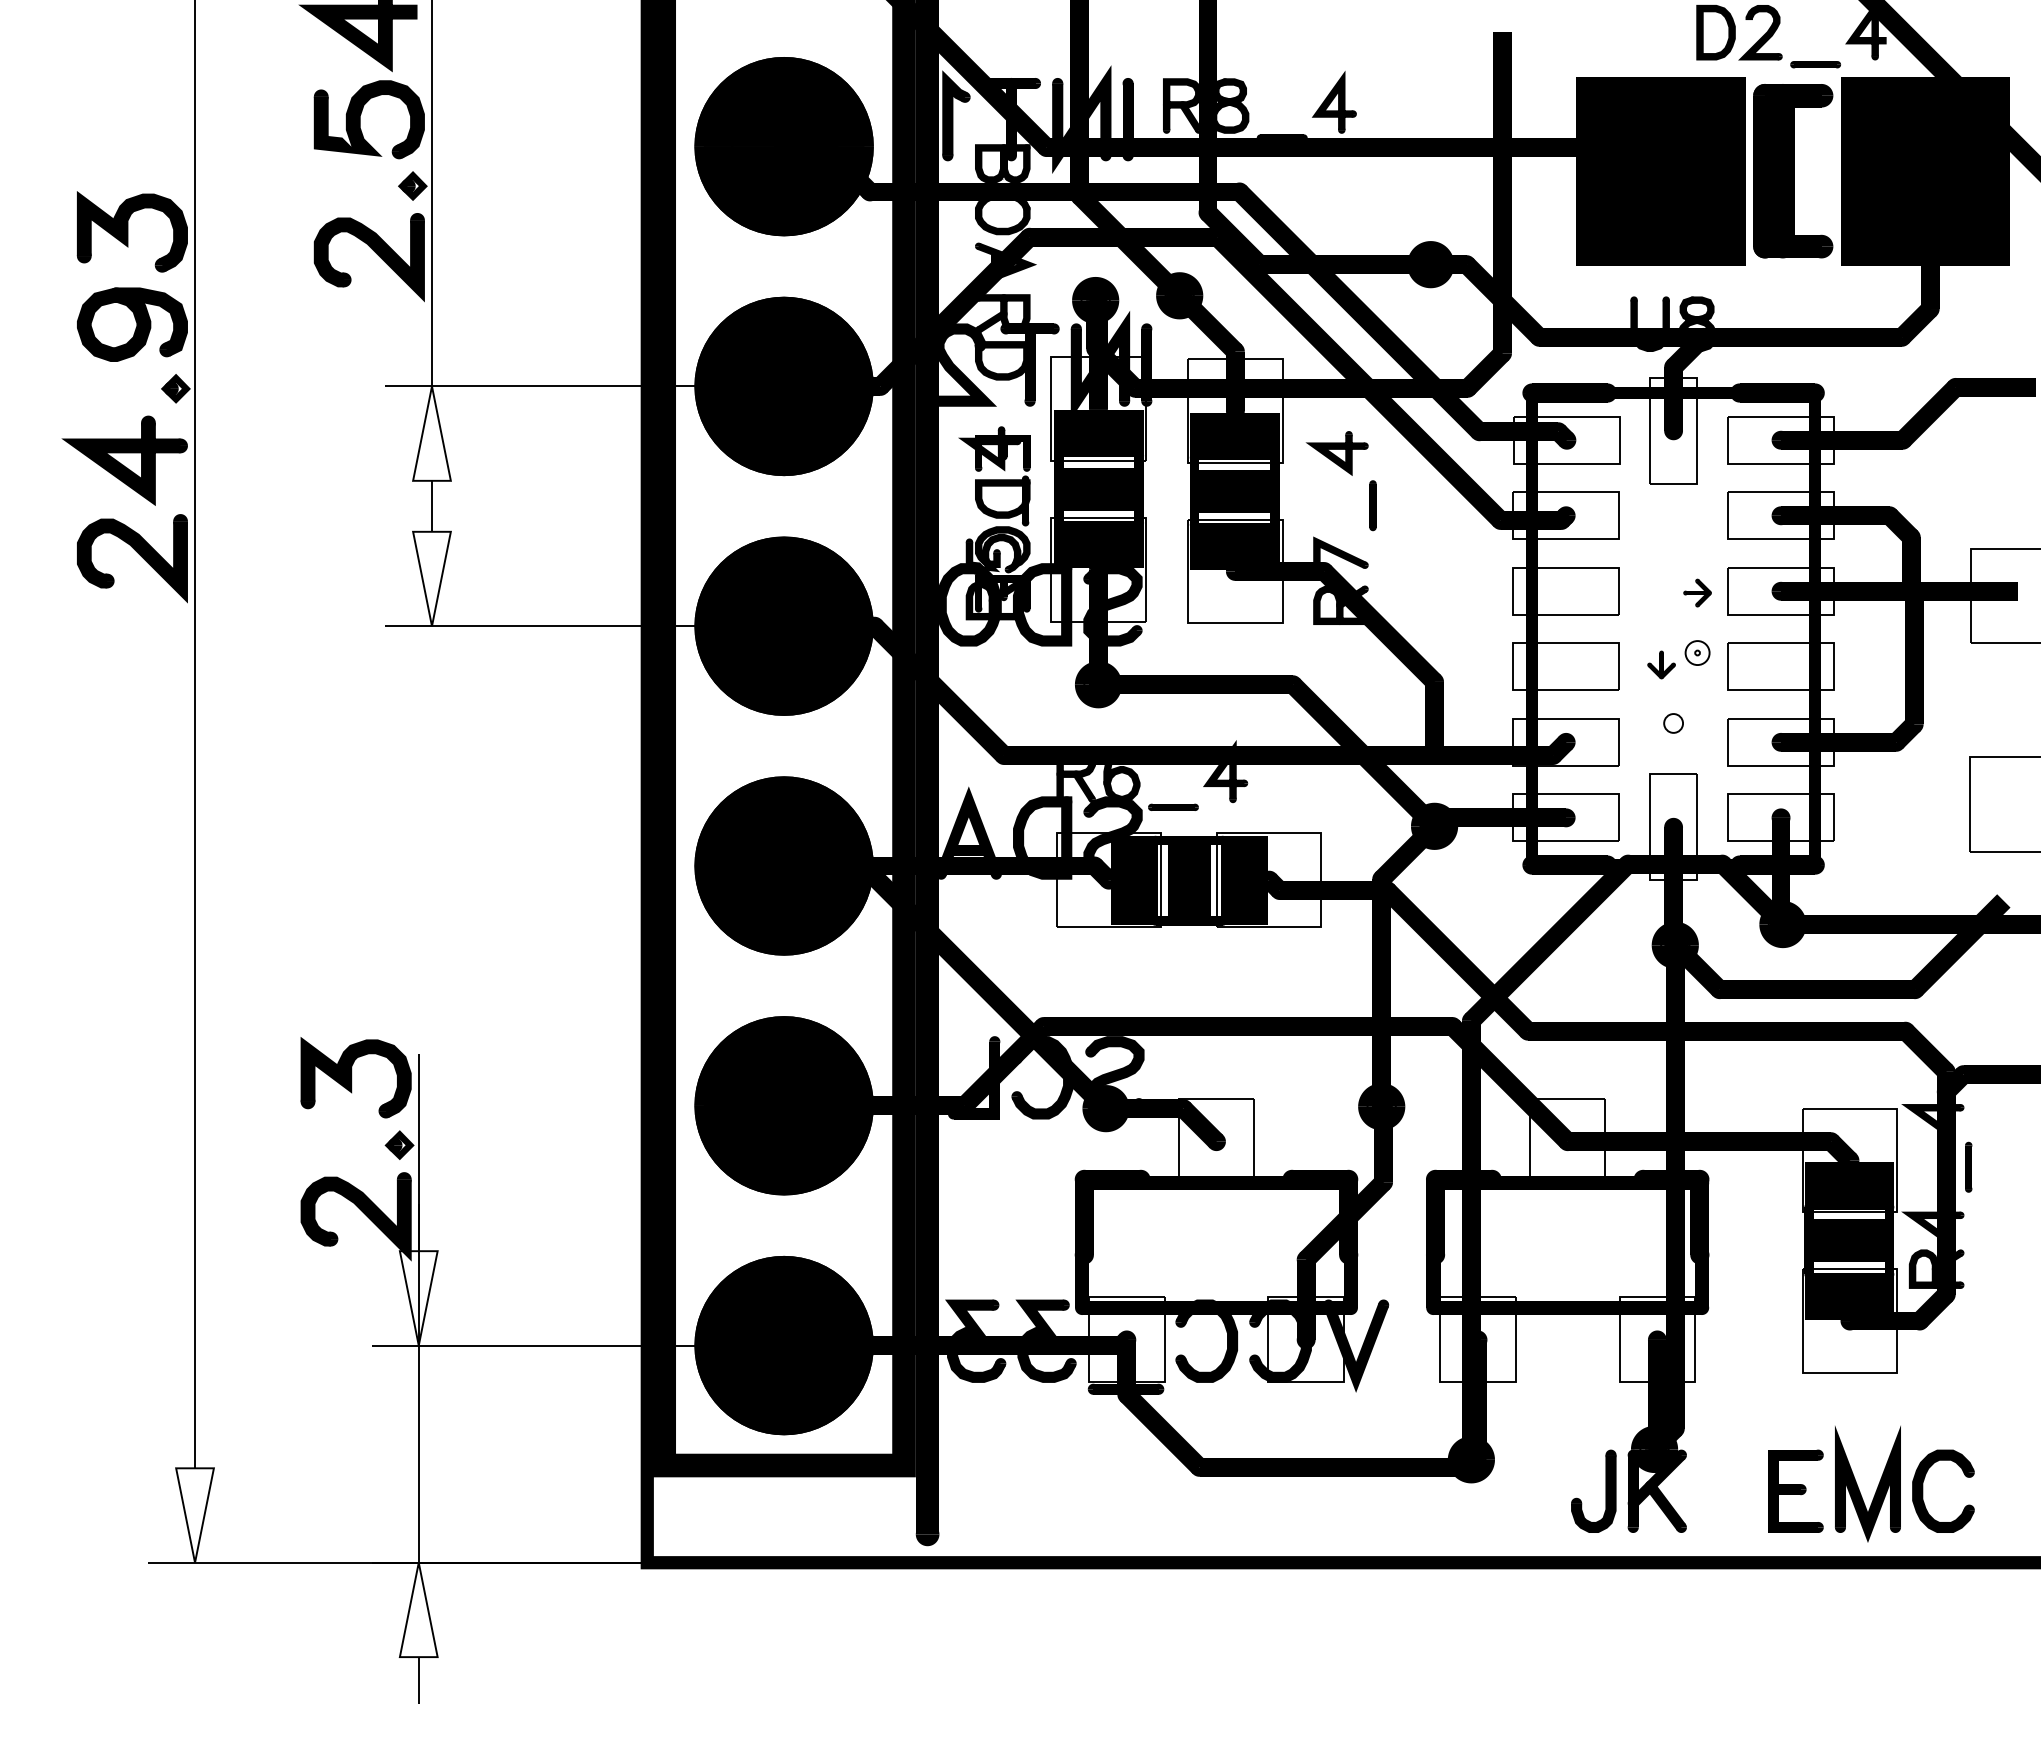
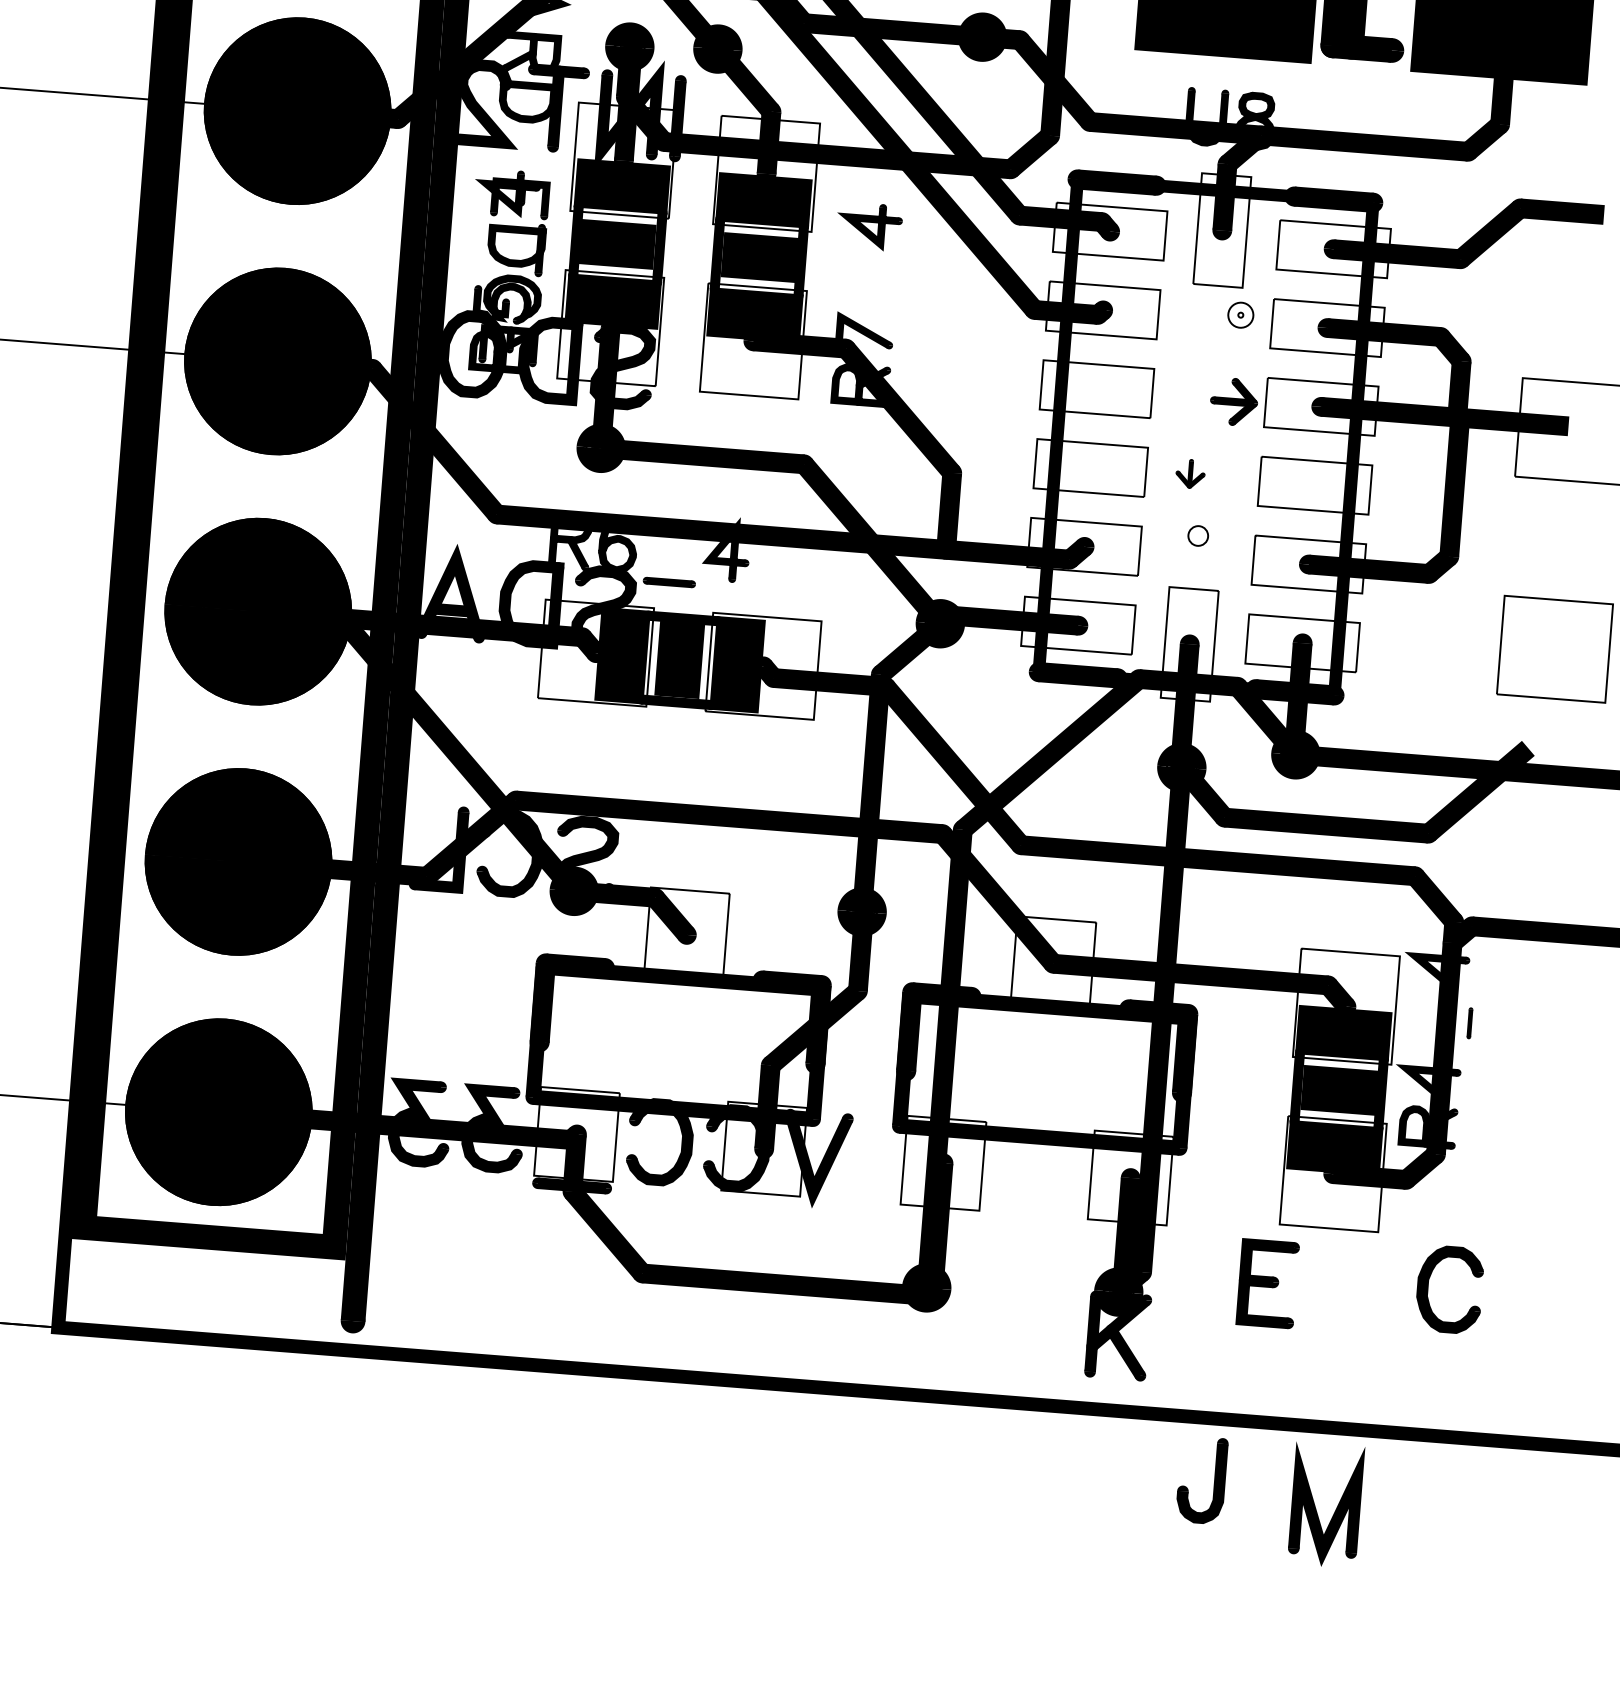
part: (1372, 505) -> (901, 283), removed
part: (1697, 592) -> (1233, 401), size x1.6
part: (1697, 652) -> (1240, 314), moved
part: (1968, 1166) -> (1469, 1022), size x0.6
part: (1858, 1486) -> (1316, 1507), moved
part: (1605, 1490) -> (1214, 1480), moved
part: (1795, 1490) -> (1267, 1282), moved
part: (1923, 1490) -> (1428, 1287), moved

